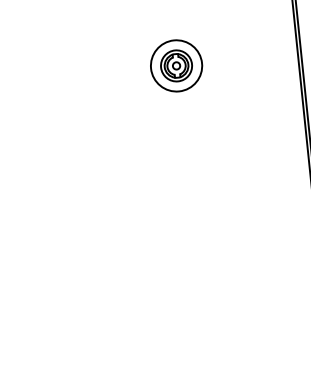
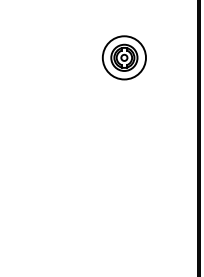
part: (176, 65) -> (124, 57), size x1.4

